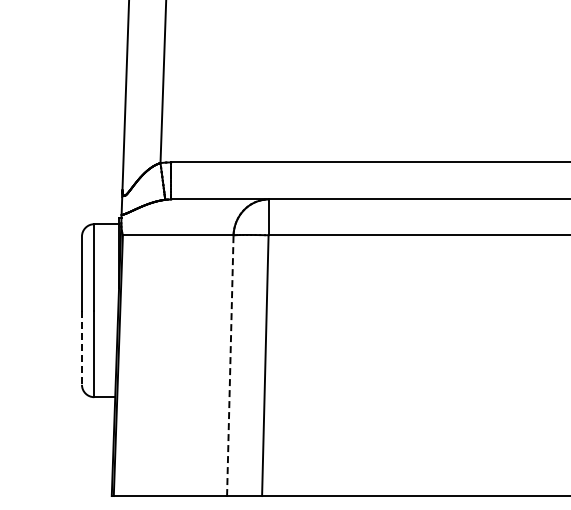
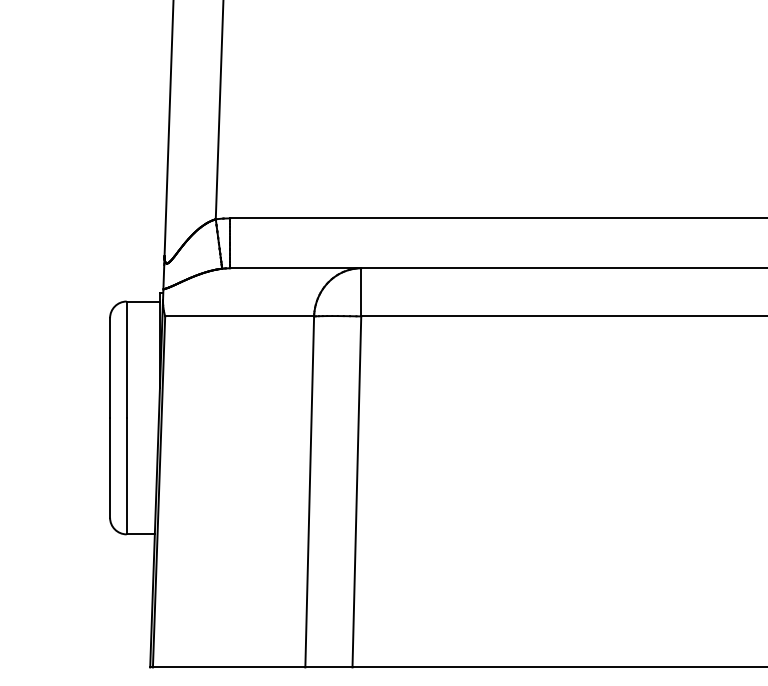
line: (81, 348) -> (109, 468), dashed -> solid
line: (230, 365) -> (309, 491), dashed -> solid

